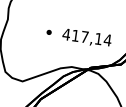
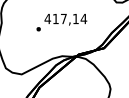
text: (86, 37) -> (65, 19), moved

